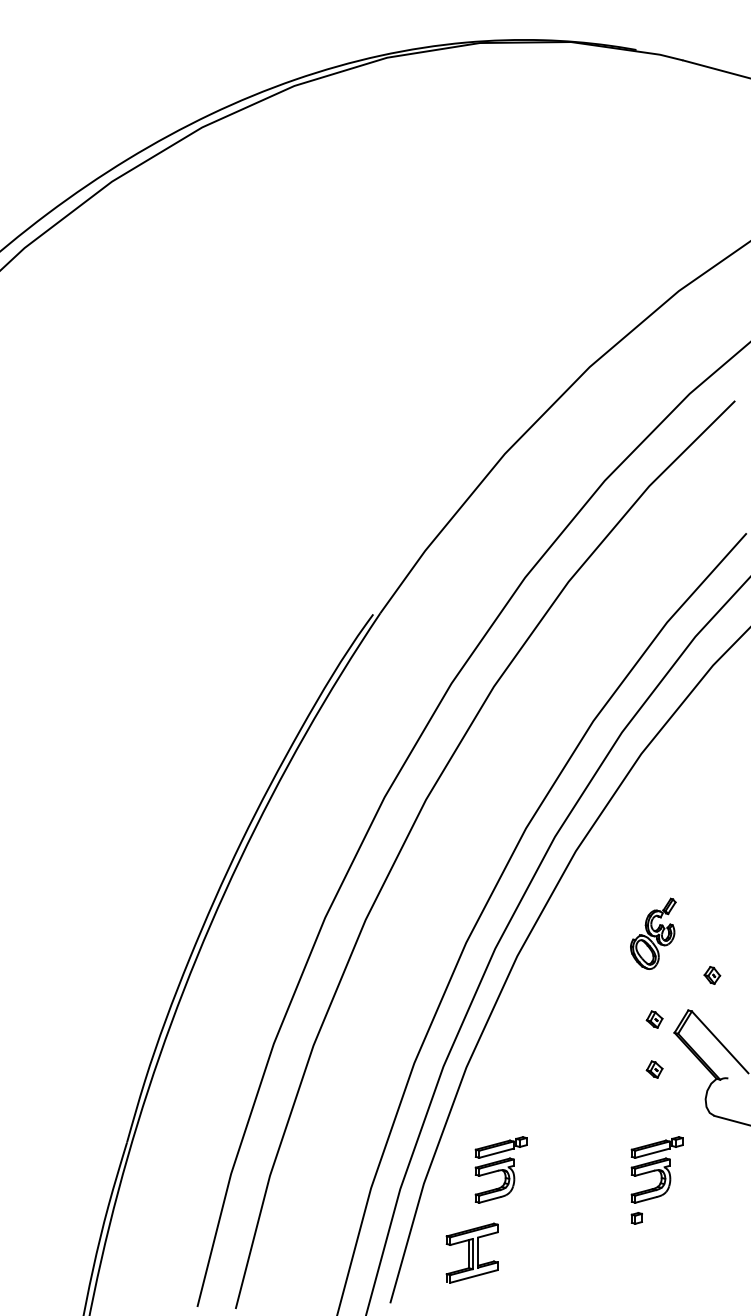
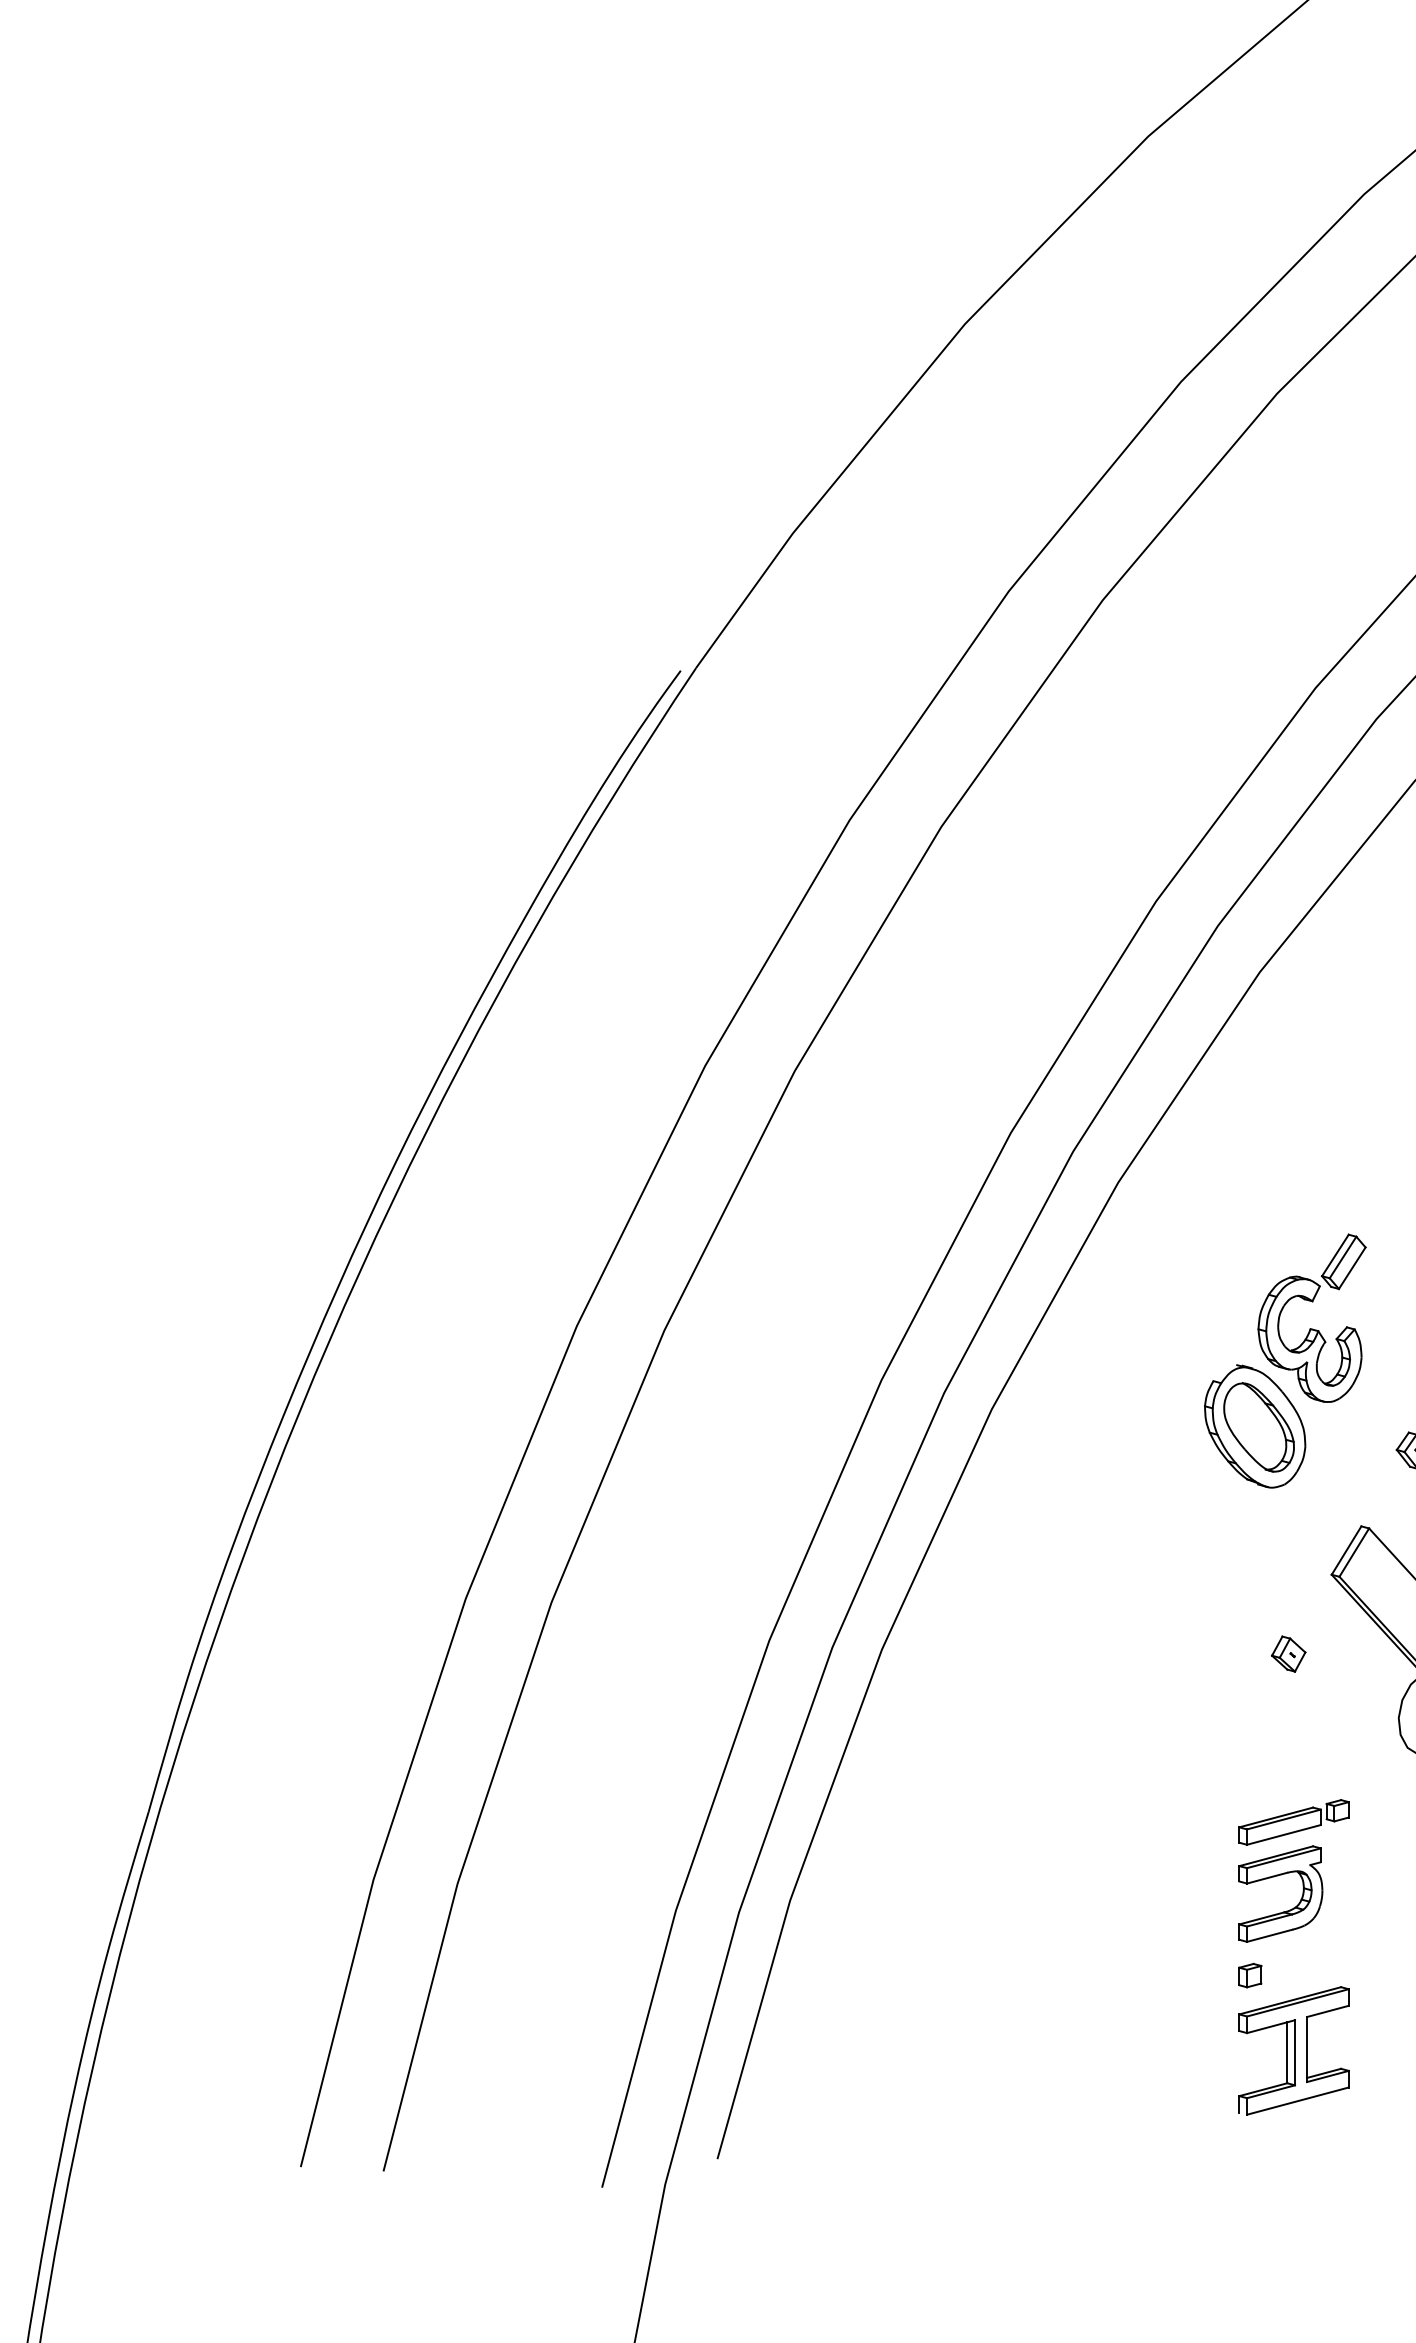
part: (653, 933) -> (1286, 1360), size x1.67
part: (654, 1019) -> (1288, 1545), removed
part: (500, 1169) -> (955, 1870), removed
part: (471, 1252) -> (1292, 2049), moved

